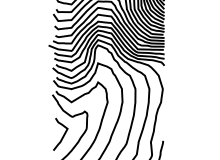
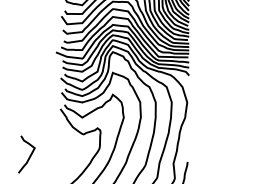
curve: (63, 135) -> (29, 155), moved

